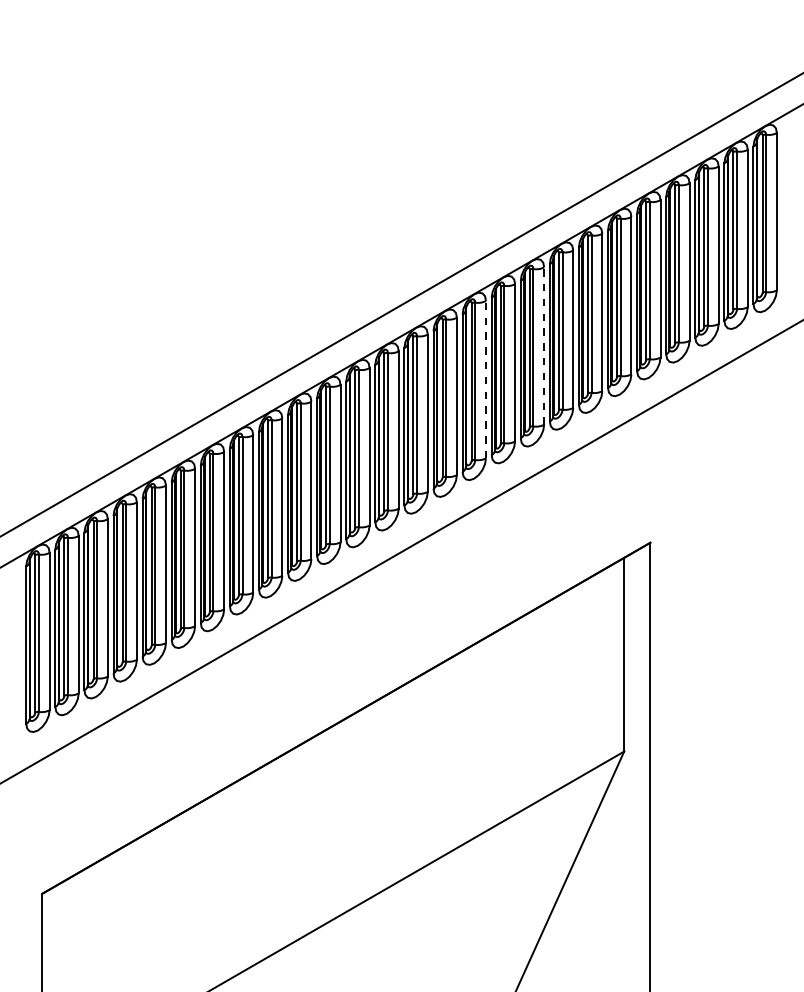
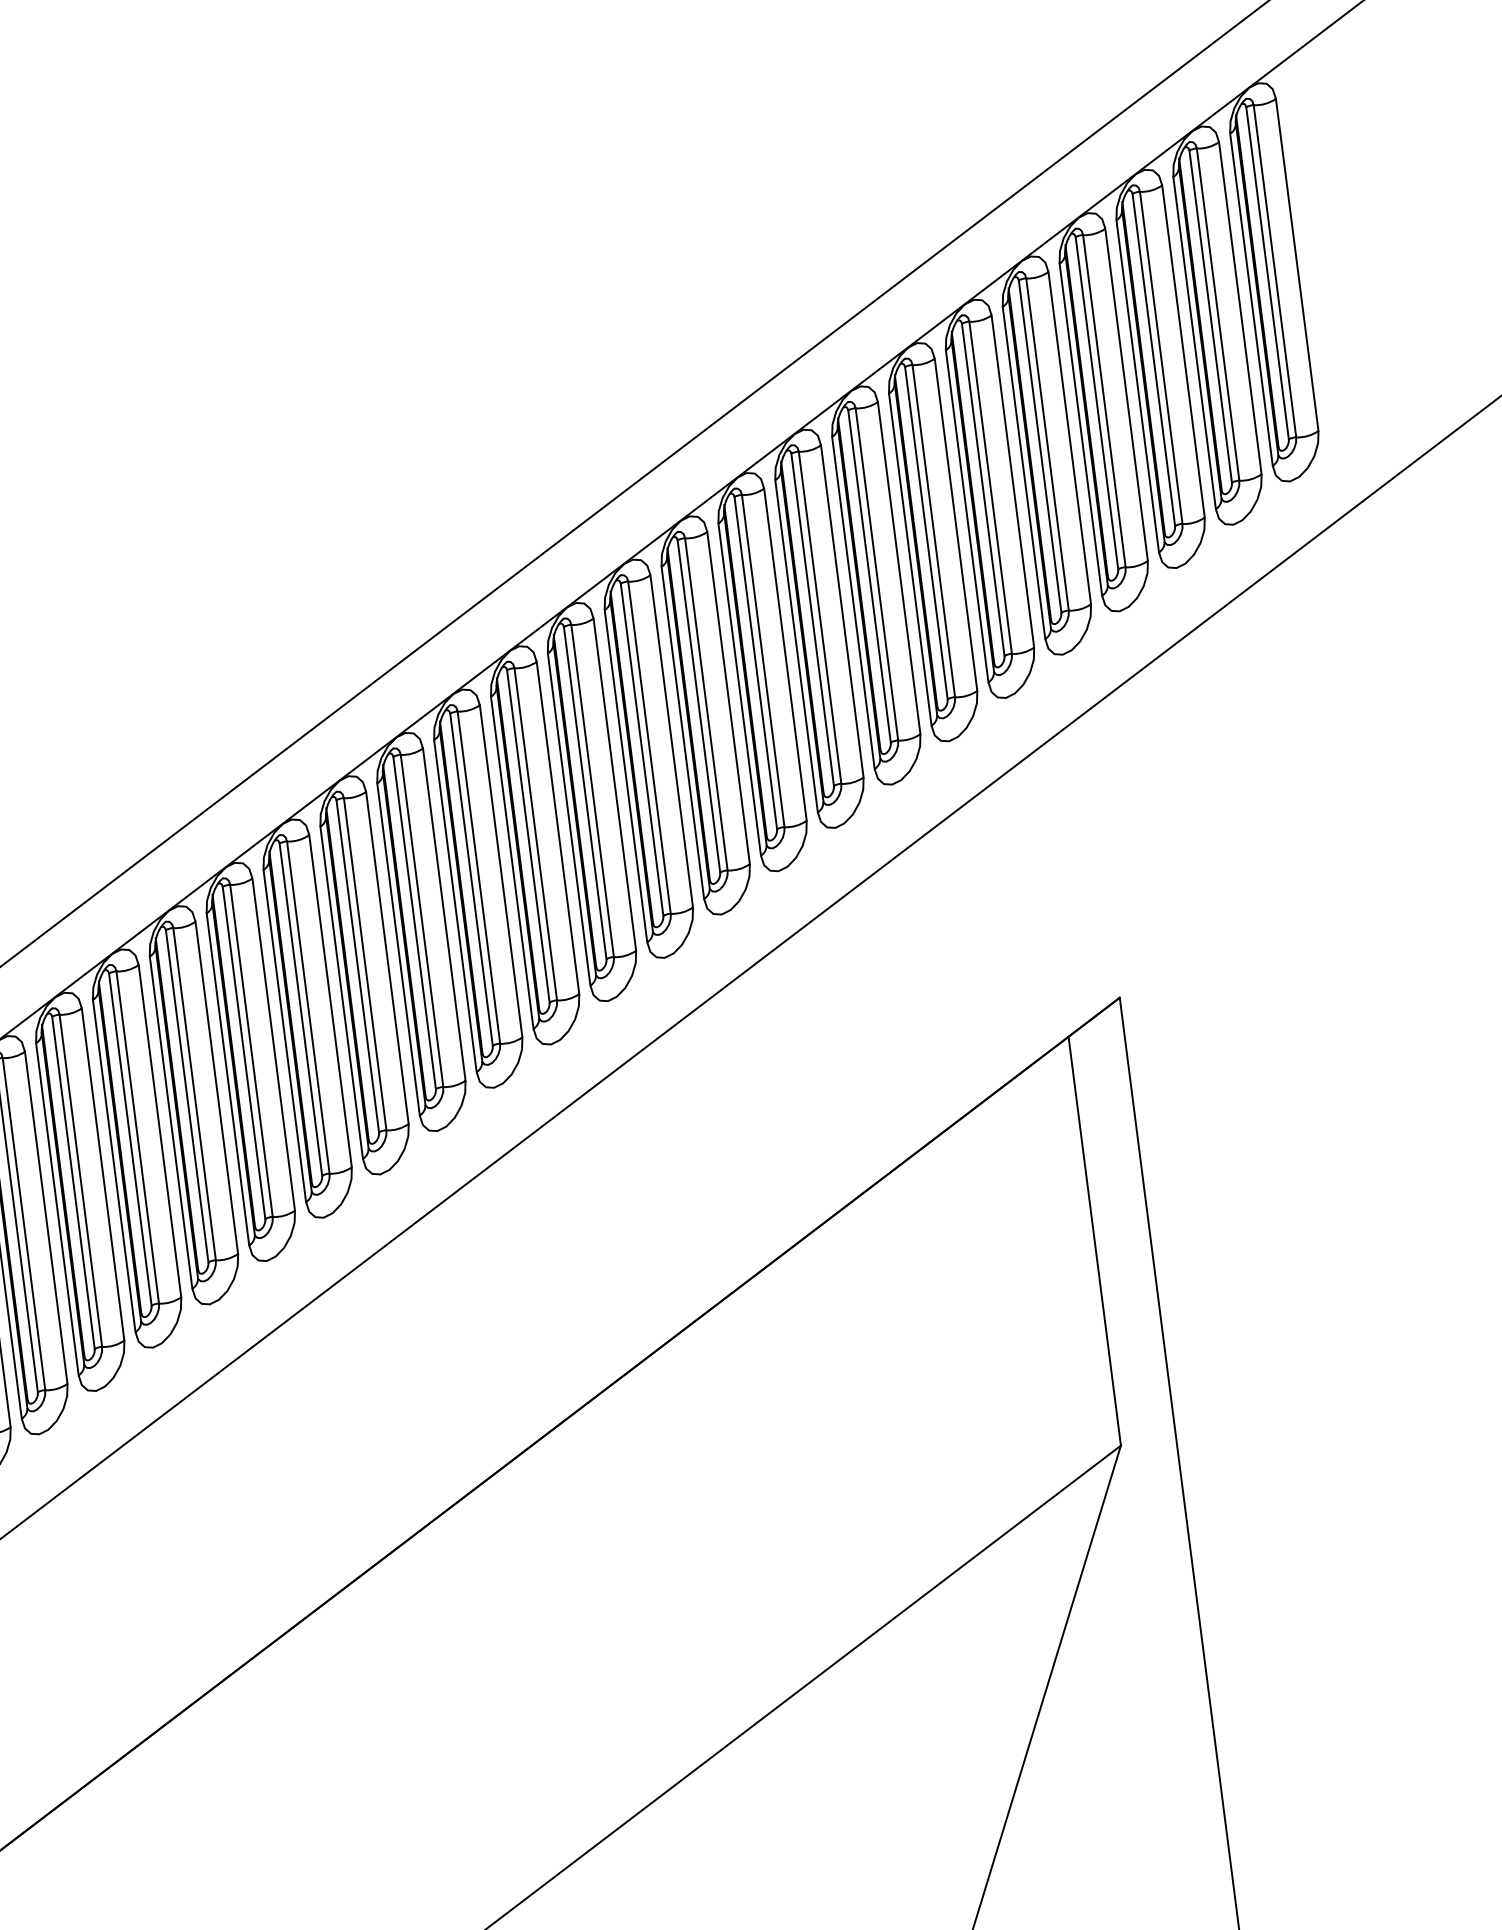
line: (544, 346) -> (843, 612), dashed -> solid
line: (485, 379) -> (727, 697), dashed -> solid

